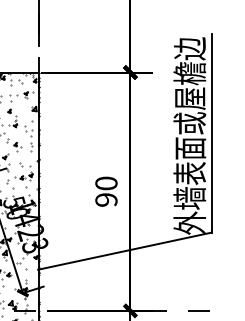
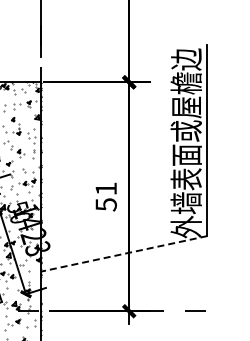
text: (105, 191) -> (105, 196), 90 -> 51
line: (124, 251) -> (123, 254), solid -> dashed

